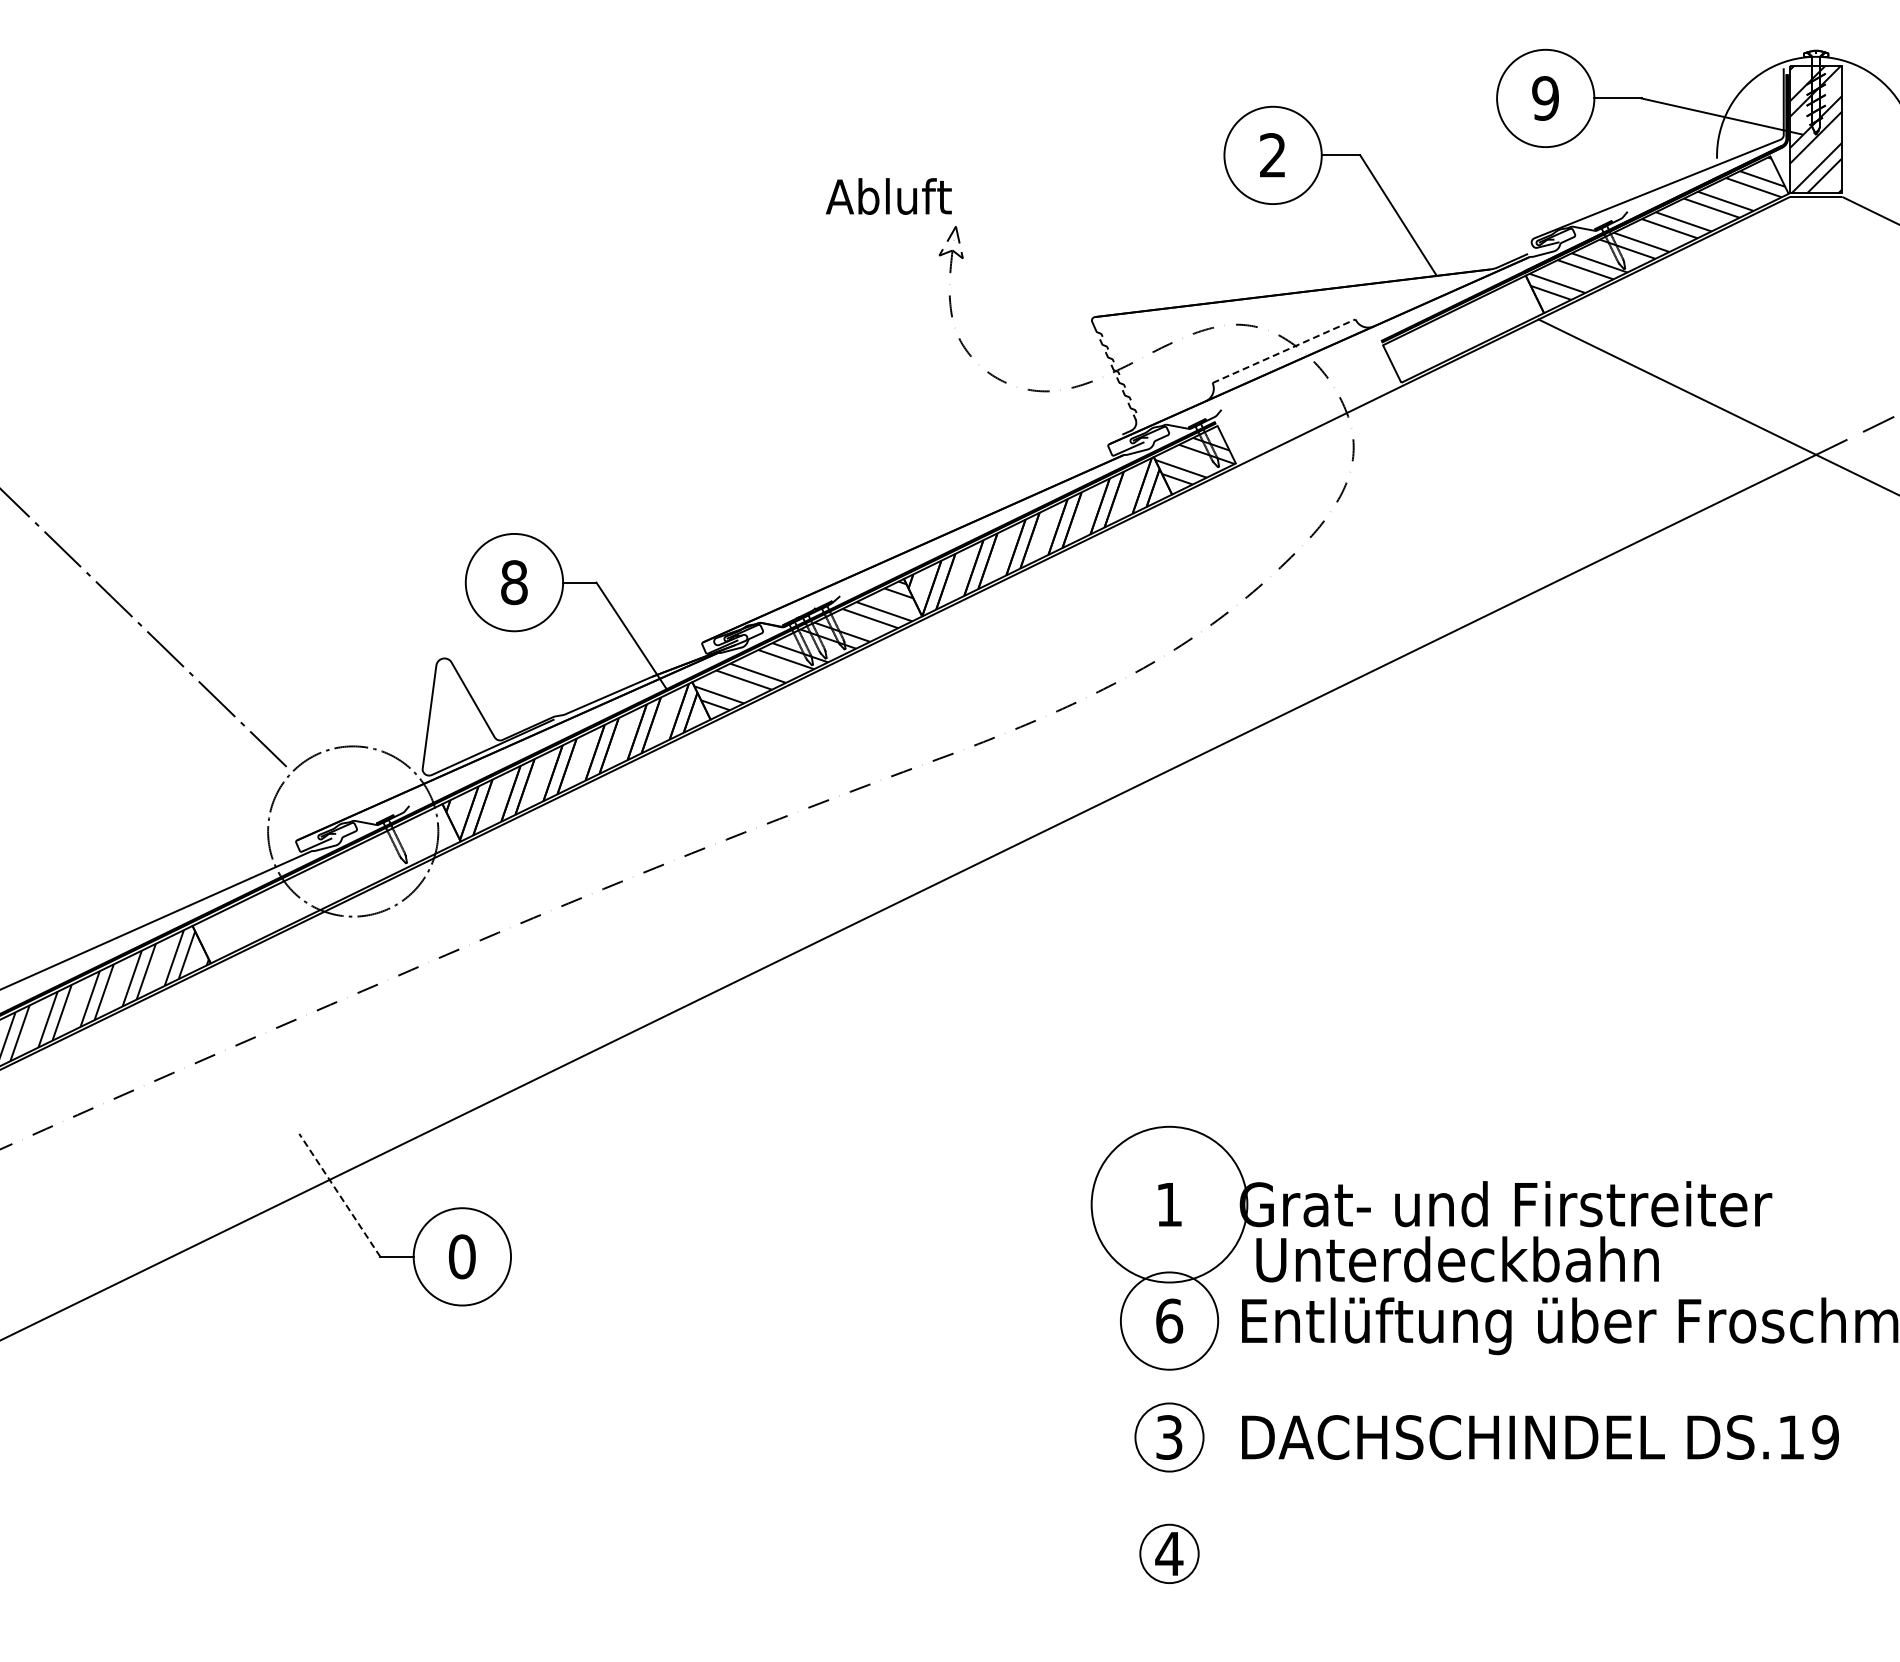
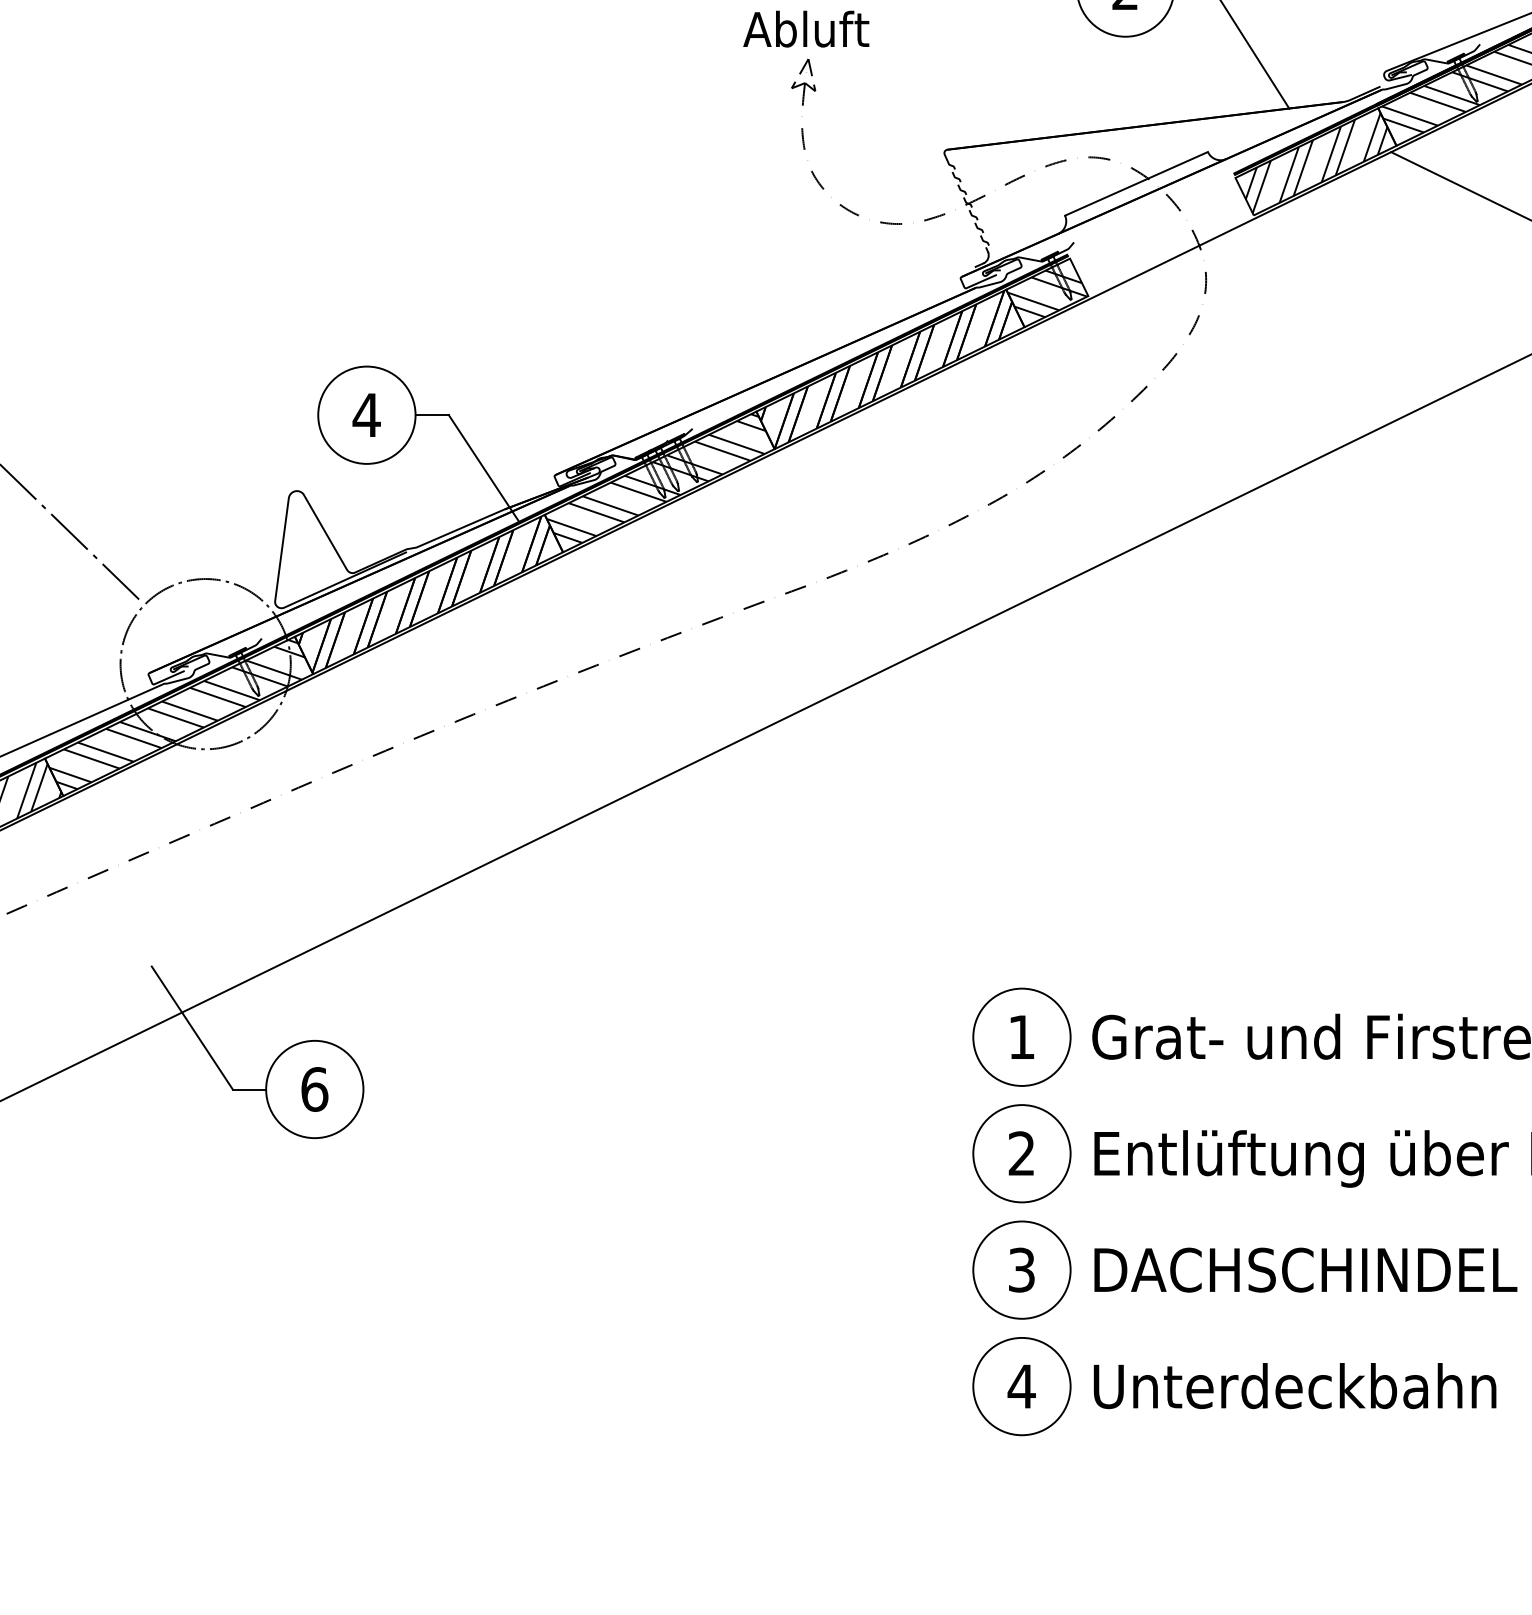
text: (888, 196) -> (805, 29), moved
hatch: (1463, 330) -> (1315, 163), added
line: (1284, 351) -> (1136, 184), dashed -> solid
text: (514, 582) -> (366, 415), 8 -> 4
hatch: (324, 881) -> (176, 714), added
line: (339, 1195) -> (191, 1028), dashed -> solid
circle: (1169, 1204) -> (1021, 1037), size x0.62
text: (461, 1256) -> (313, 1089), 0 -> 6
text: (1457, 1259) -> (1294, 1386), moved
text: (1169, 1320) -> (1021, 1153), 6 -> 2
circle: (1169, 1437) -> (1021, 1270), size x1.43
circle: (1169, 1553) -> (1021, 1386), size x1.67

